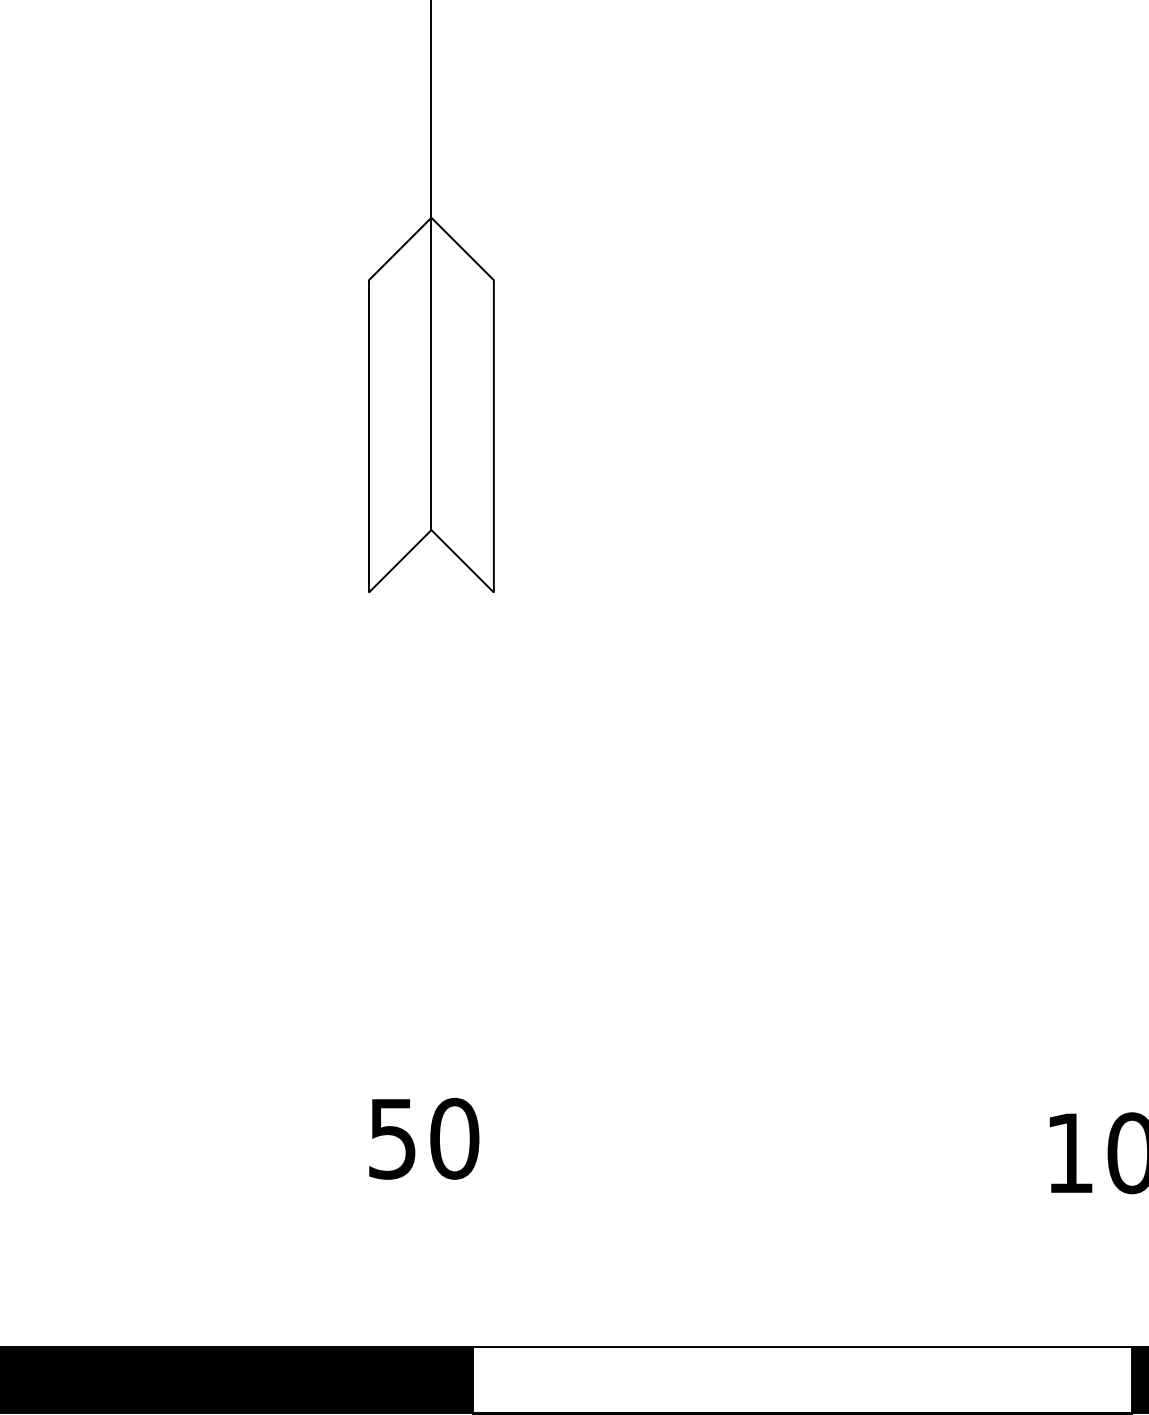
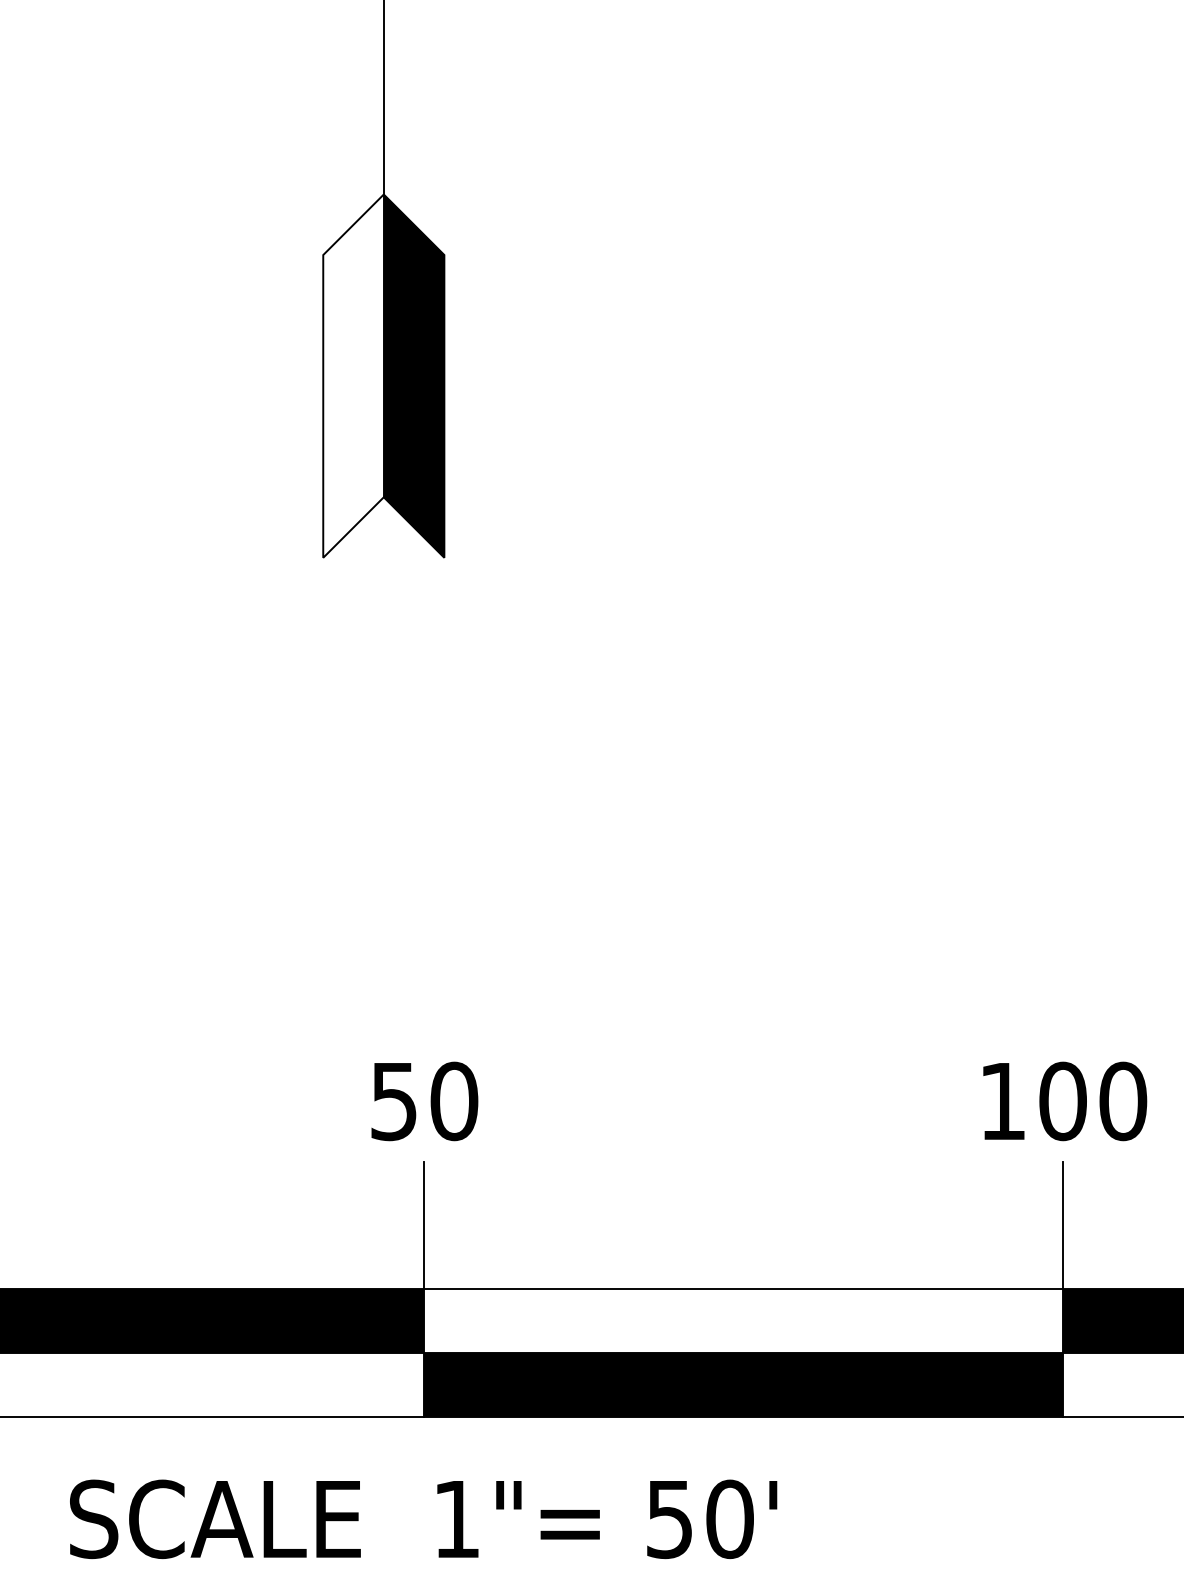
fill: (462, 404) -> (413, 375), added
text: (423, 1138) -> (424, 1101), moved
line: (473, 1281) -> (424, 1225), added
line: (1132, 1281) -> (1063, 1225), added

